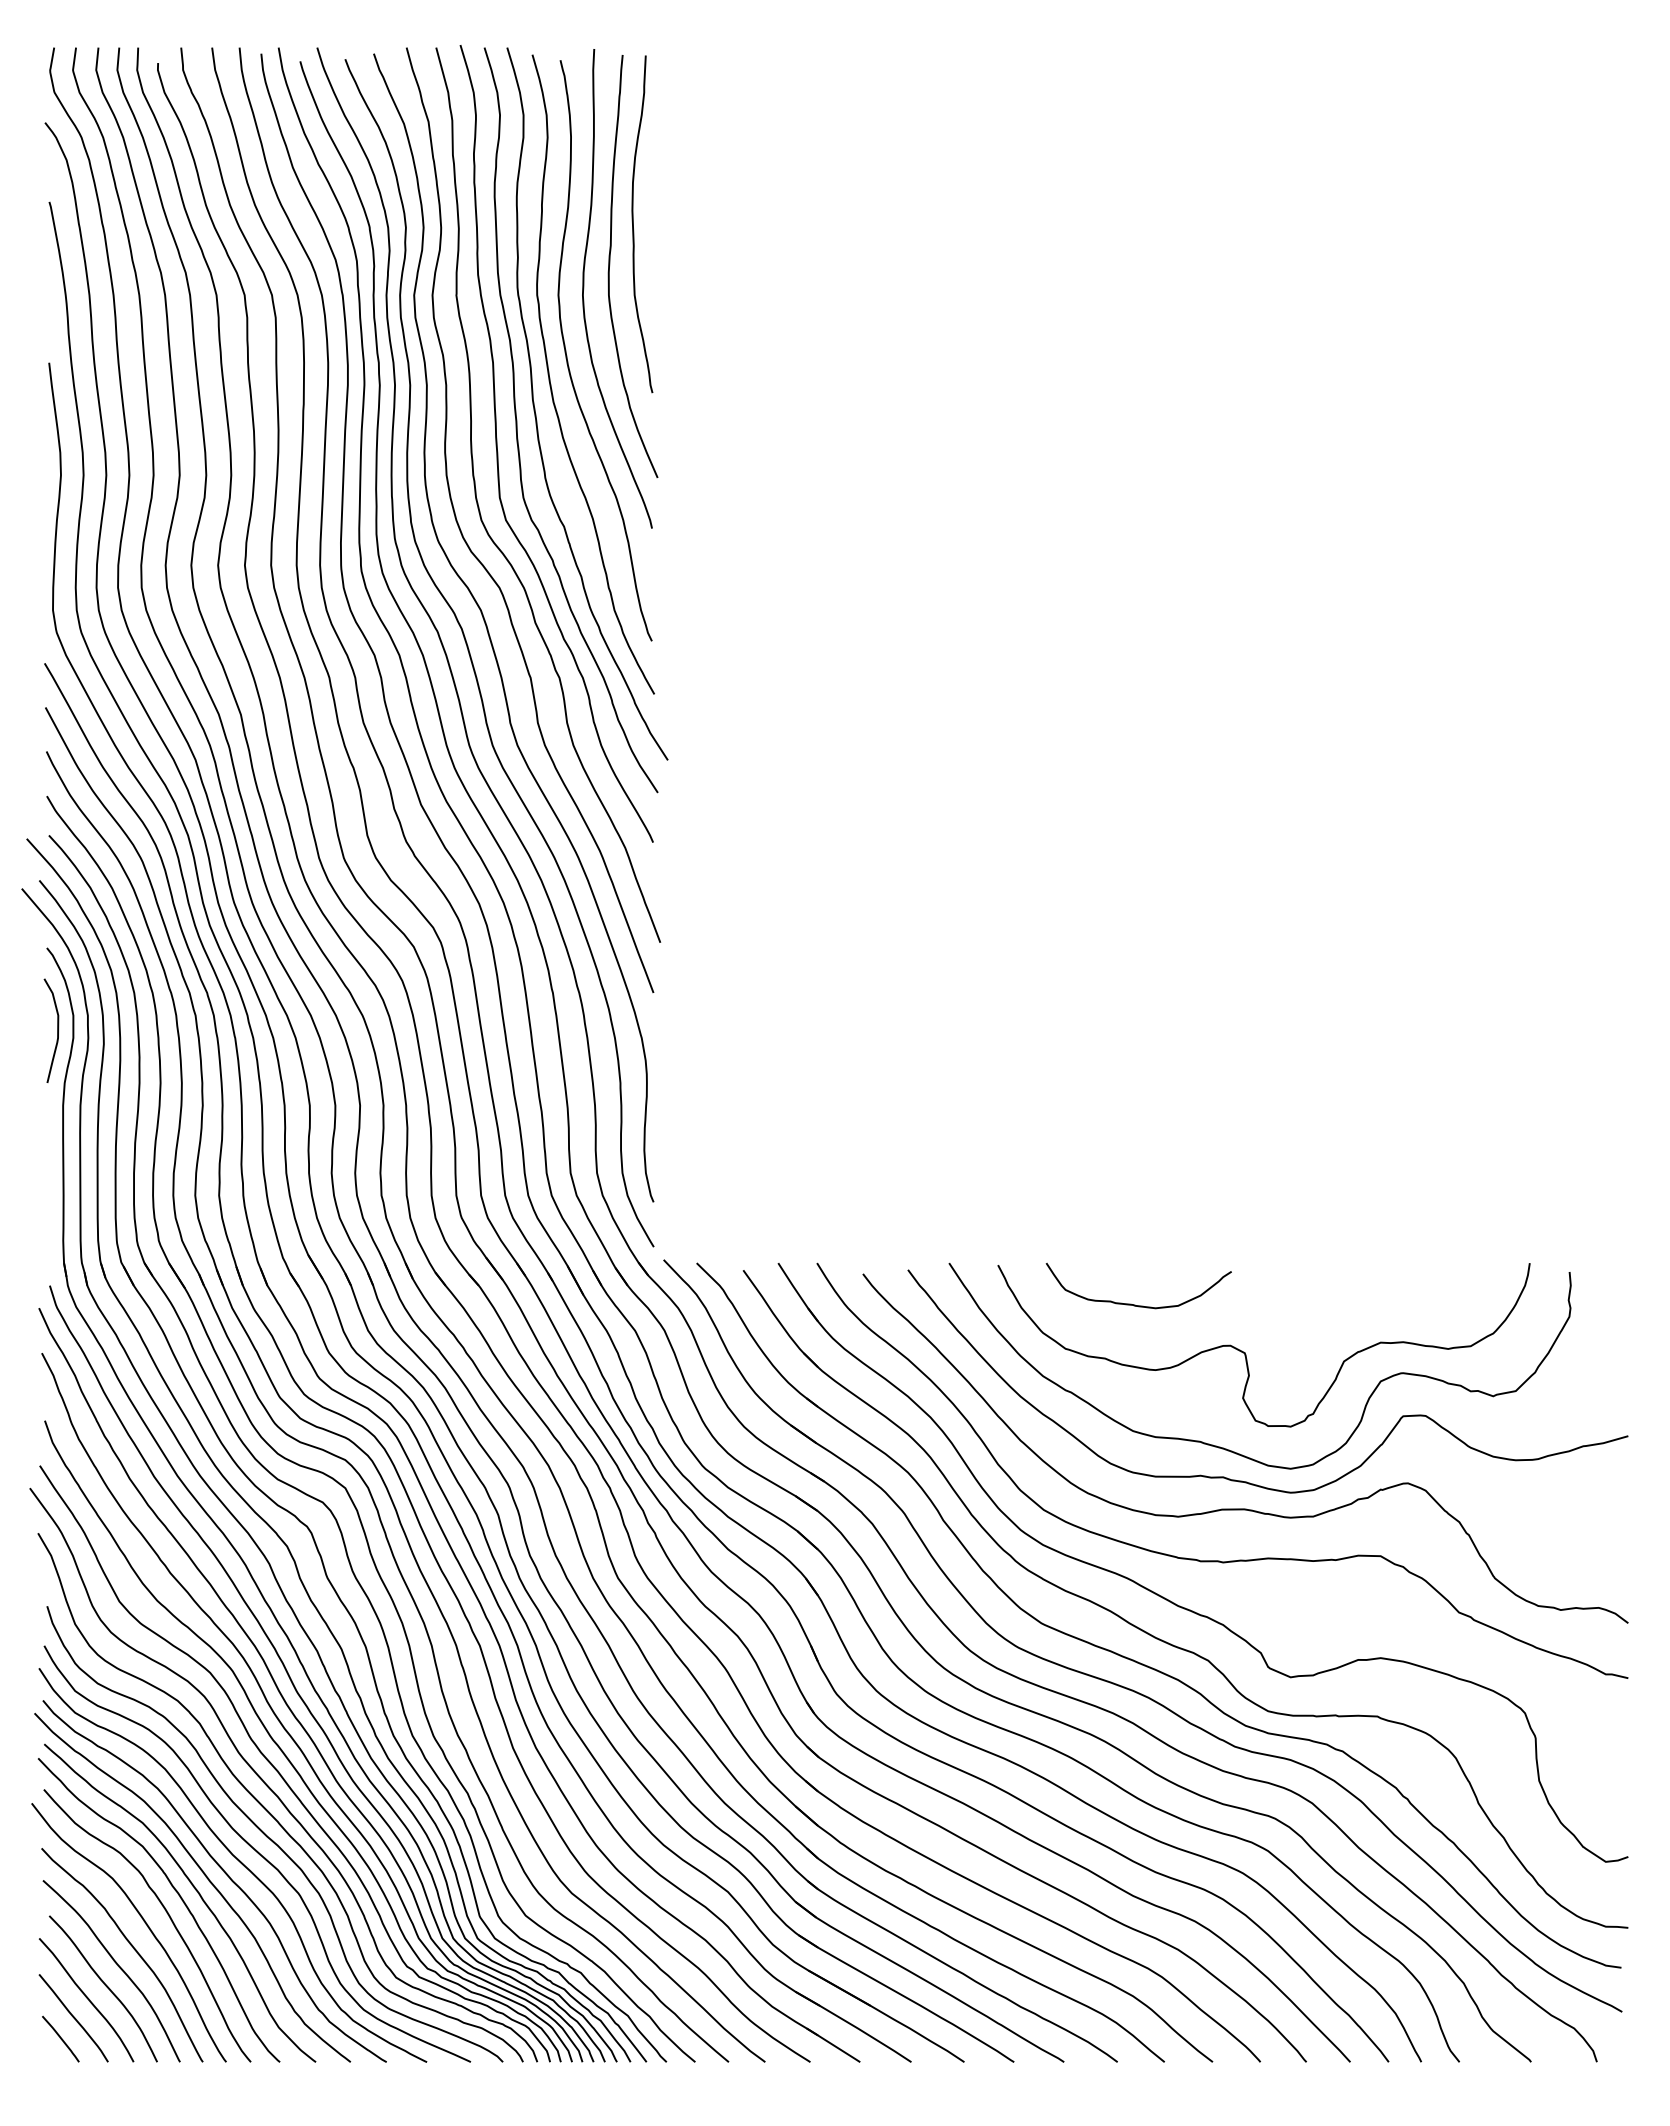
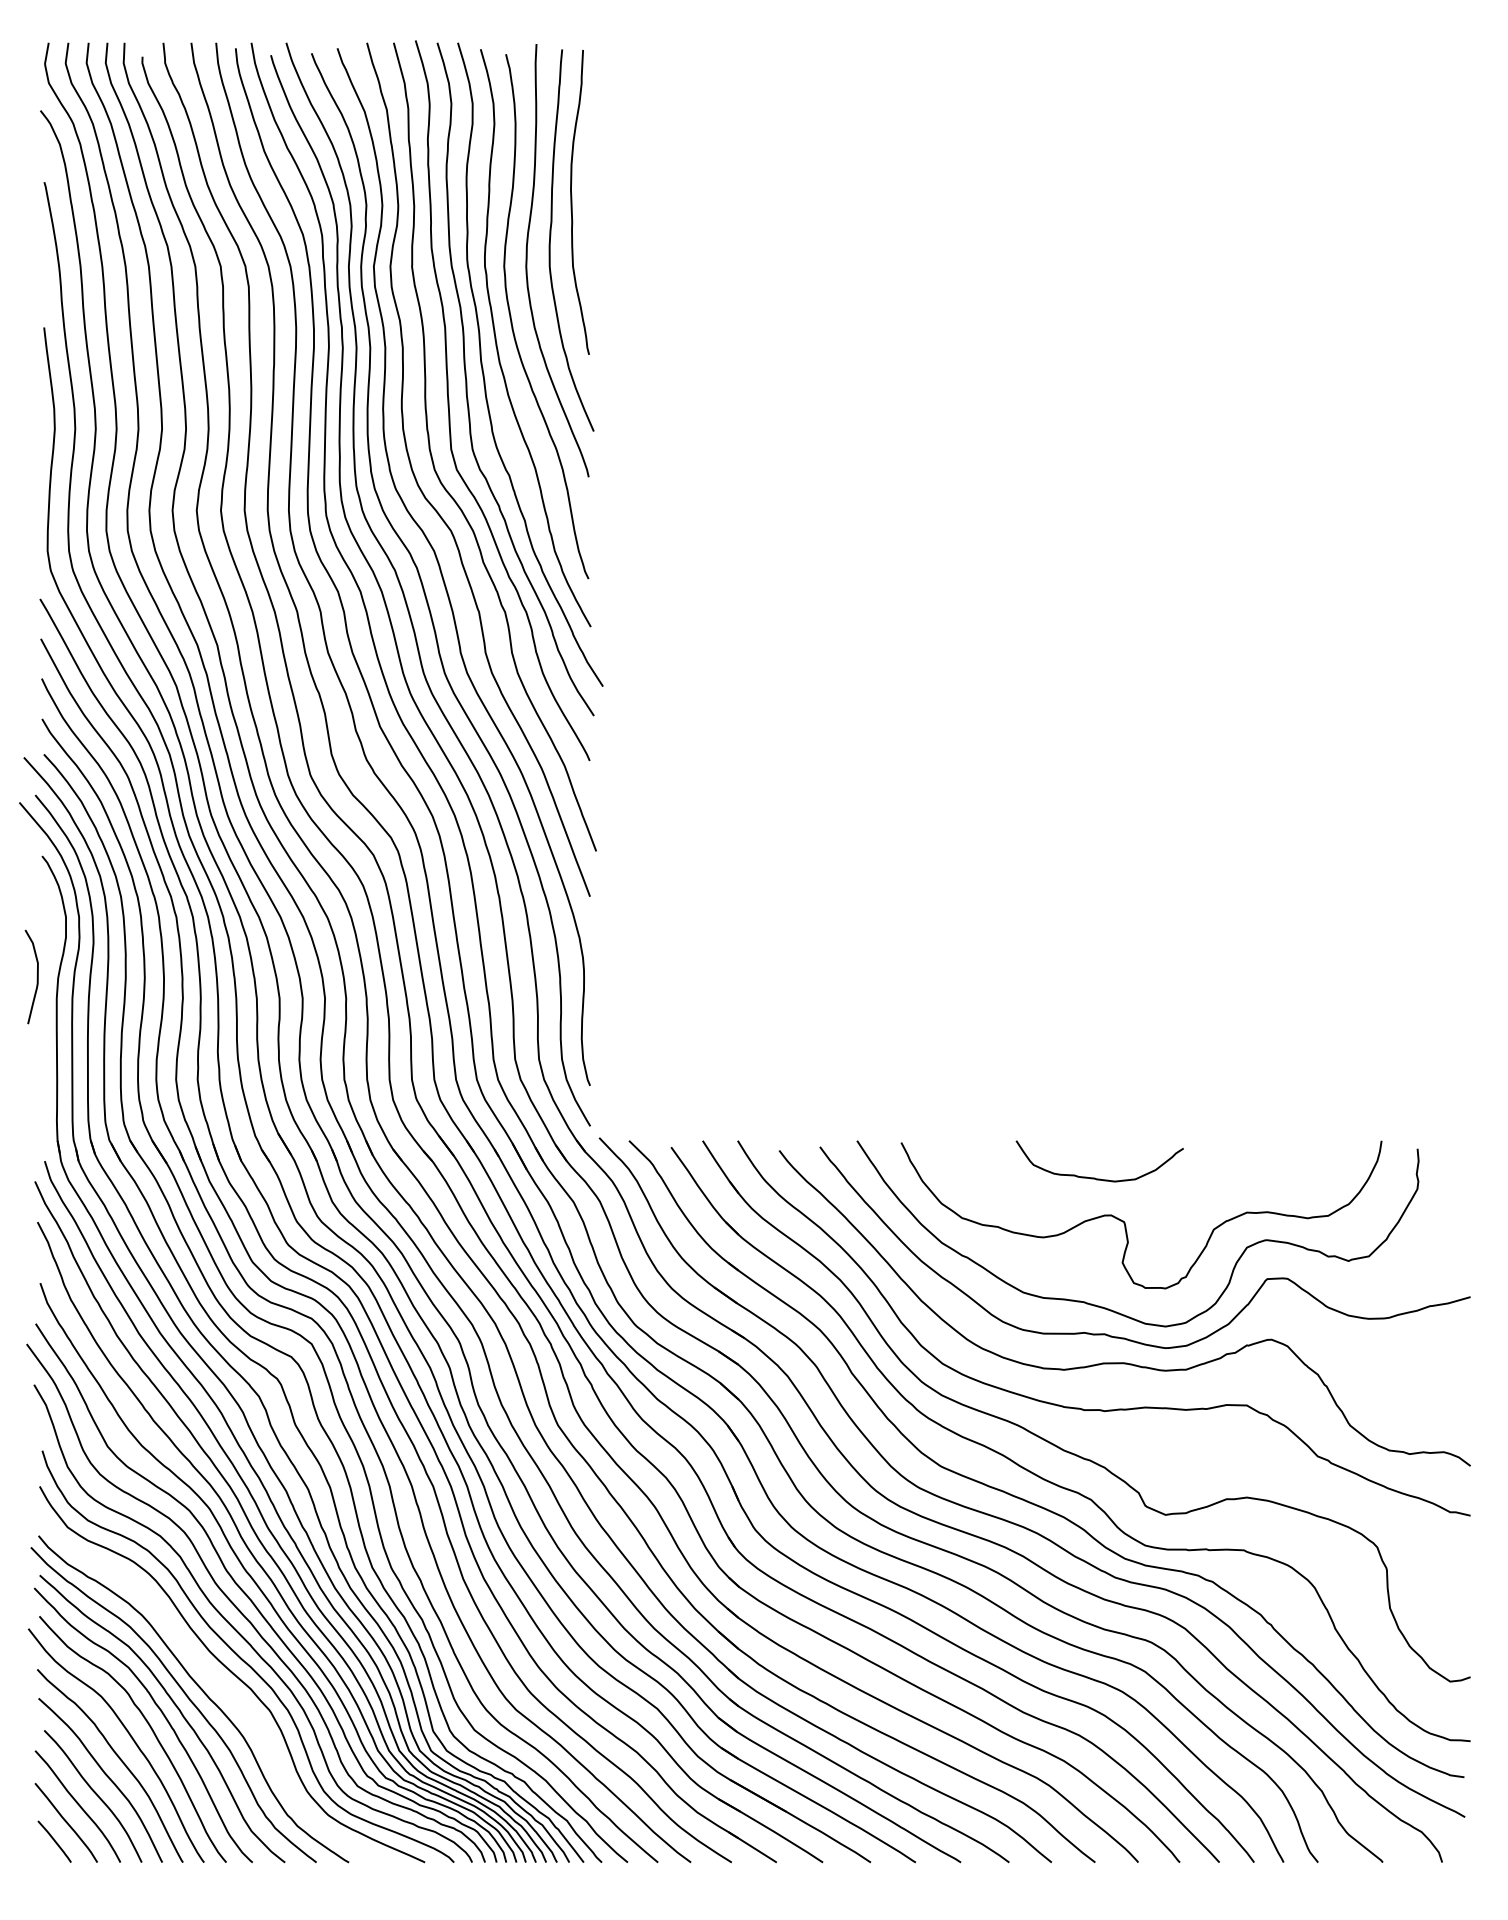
curve: (57, 1030) -> (37, 976), moved
curve: (1135, 1304) -> (1096, 1178), moved
curve: (237, 1860) -> (214, 1680), removed

